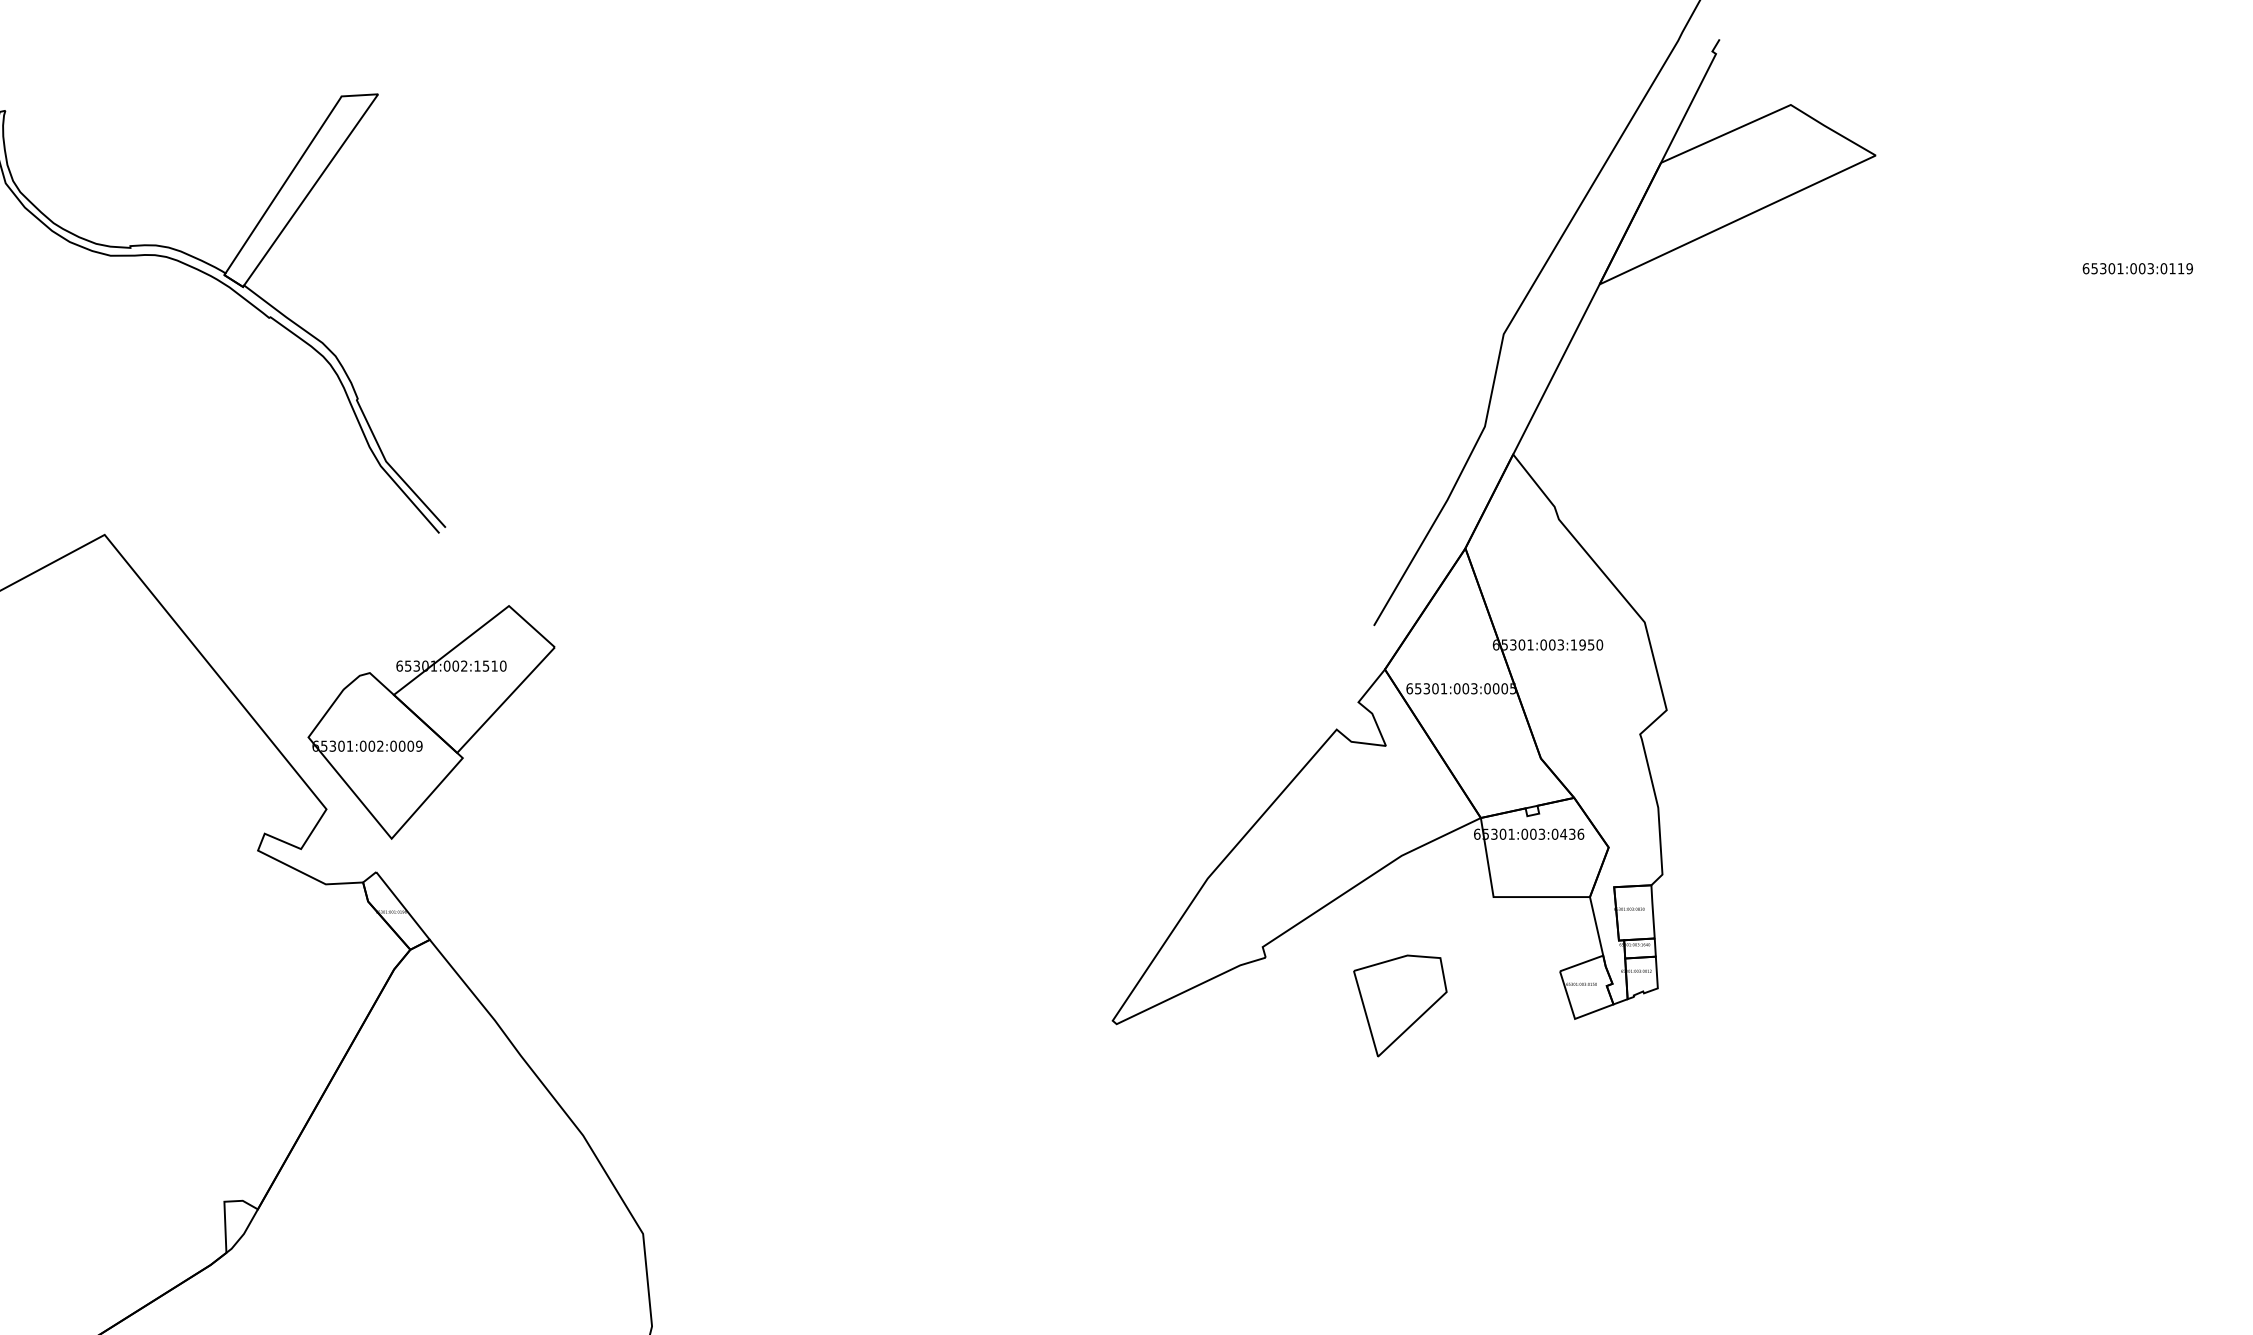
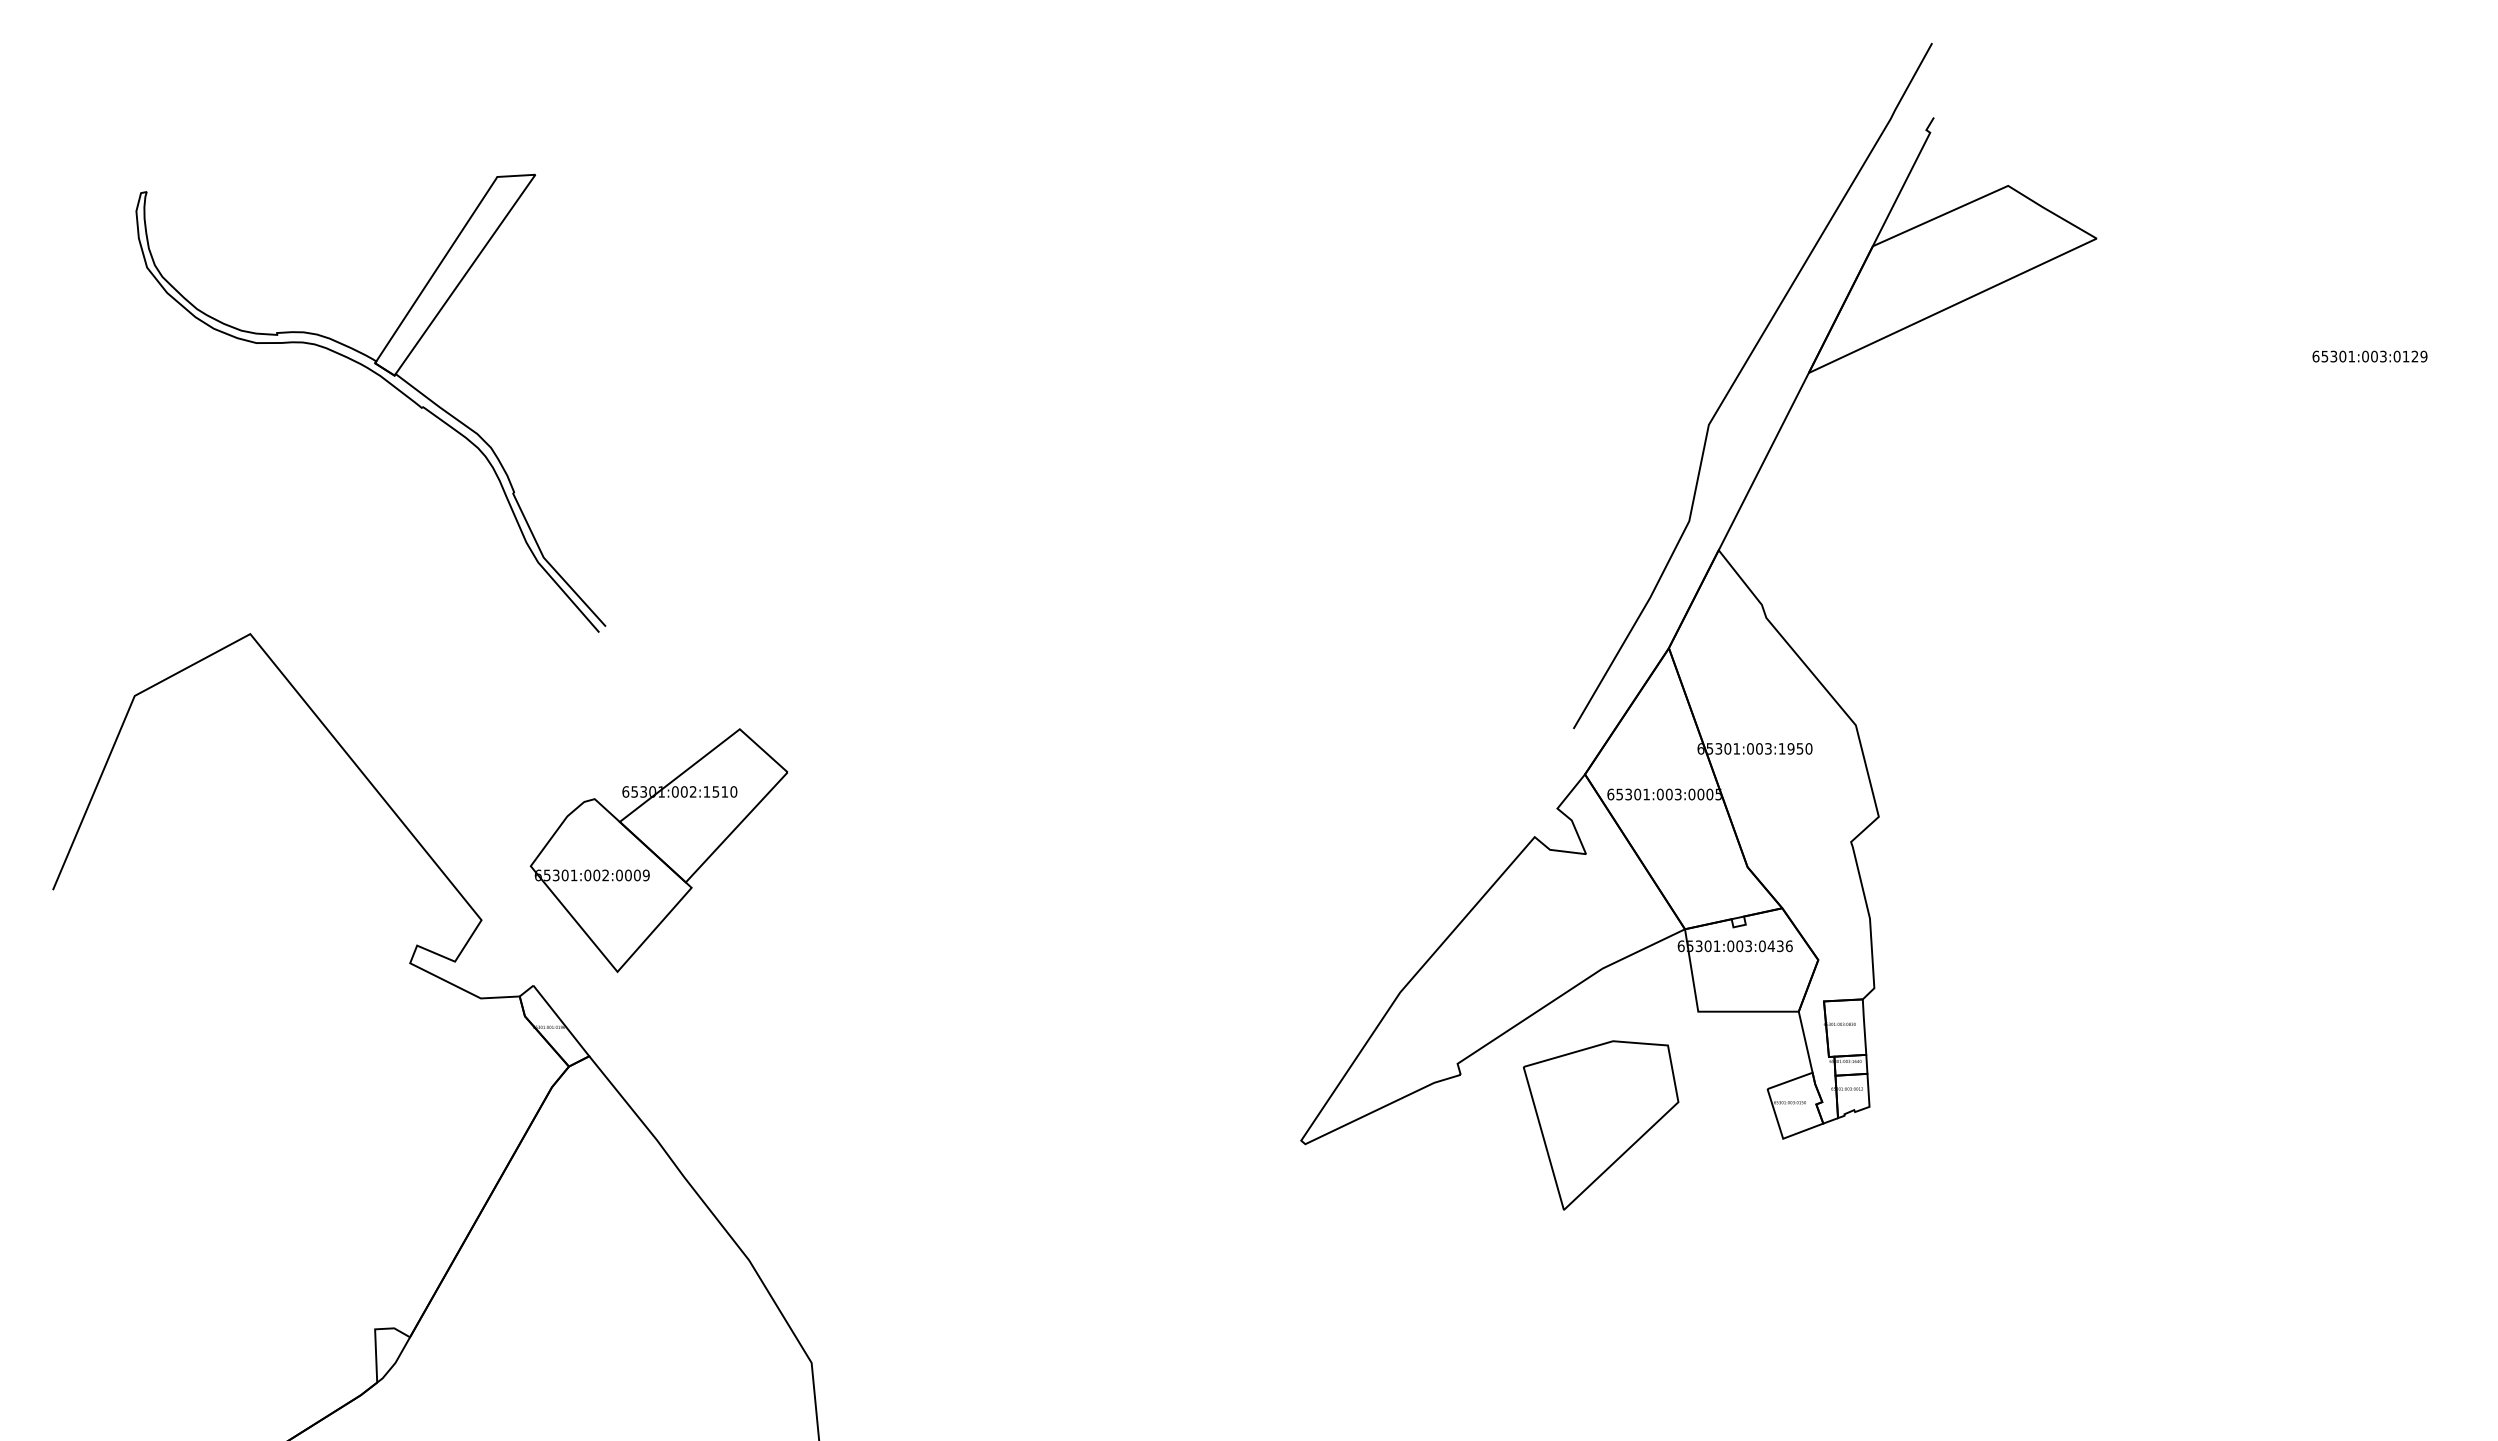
text: (2180, 268) -> (2414, 356), 65301:003:0119 -> 65301:003:0129
part: (431, 722) -> (658, 850), moved
part: (1399, 1005) -> (1600, 1124), size x1.6

